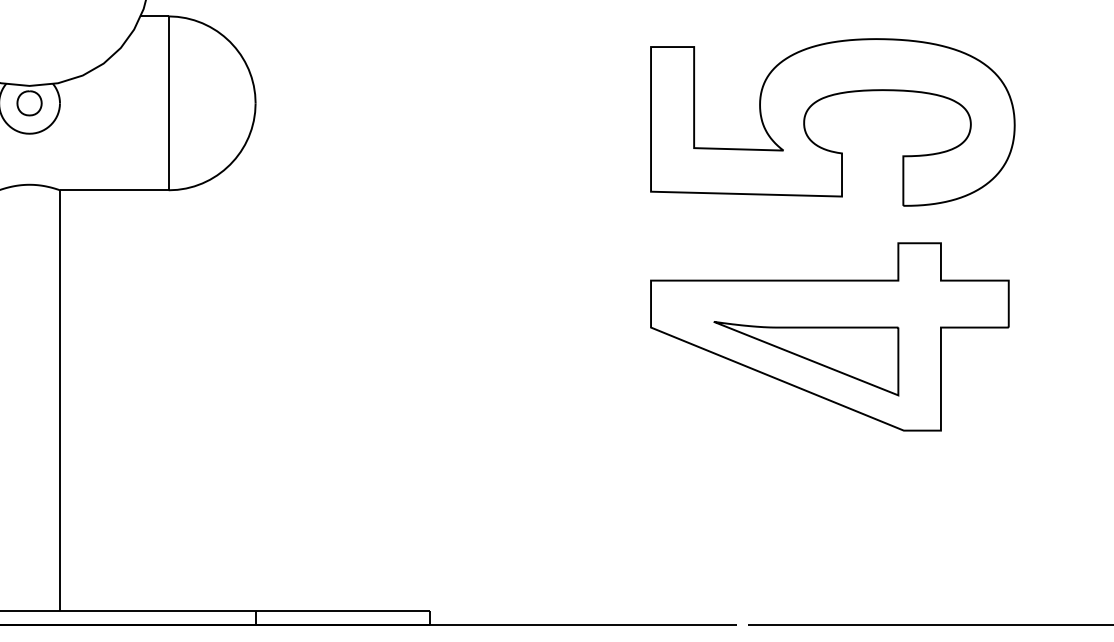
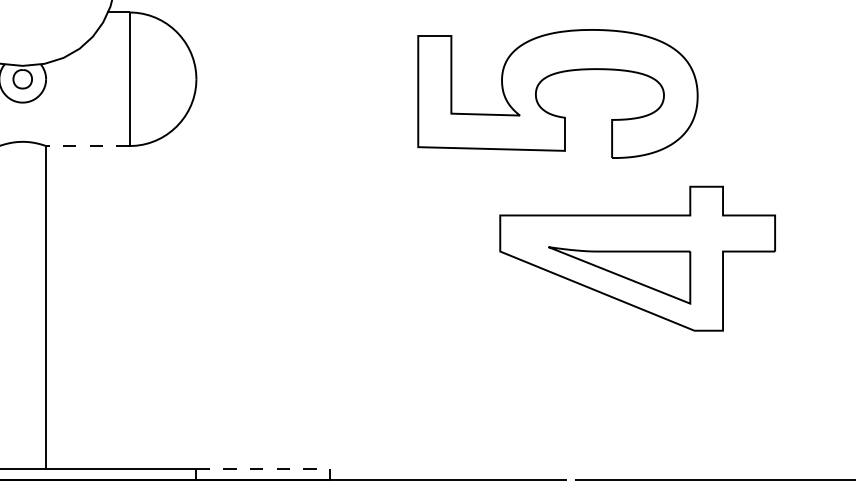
part: (820, 101) -> (548, 77), moved
line: (113, 190) -> (87, 146), solid -> dashed
line: (342, 611) -> (263, 469), solid -> dashed

